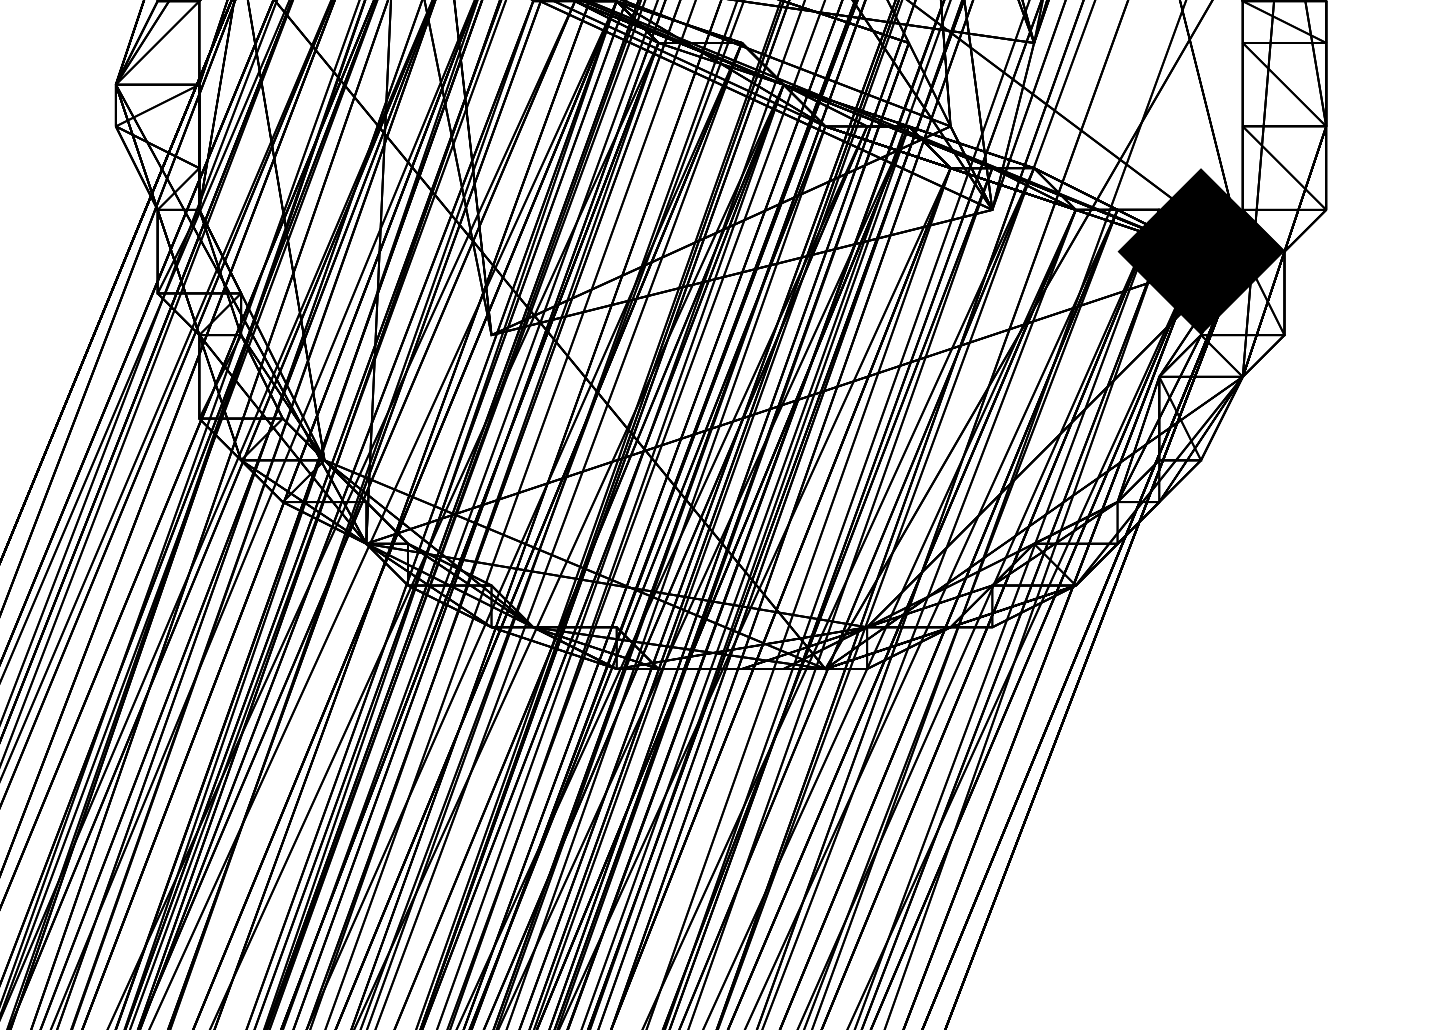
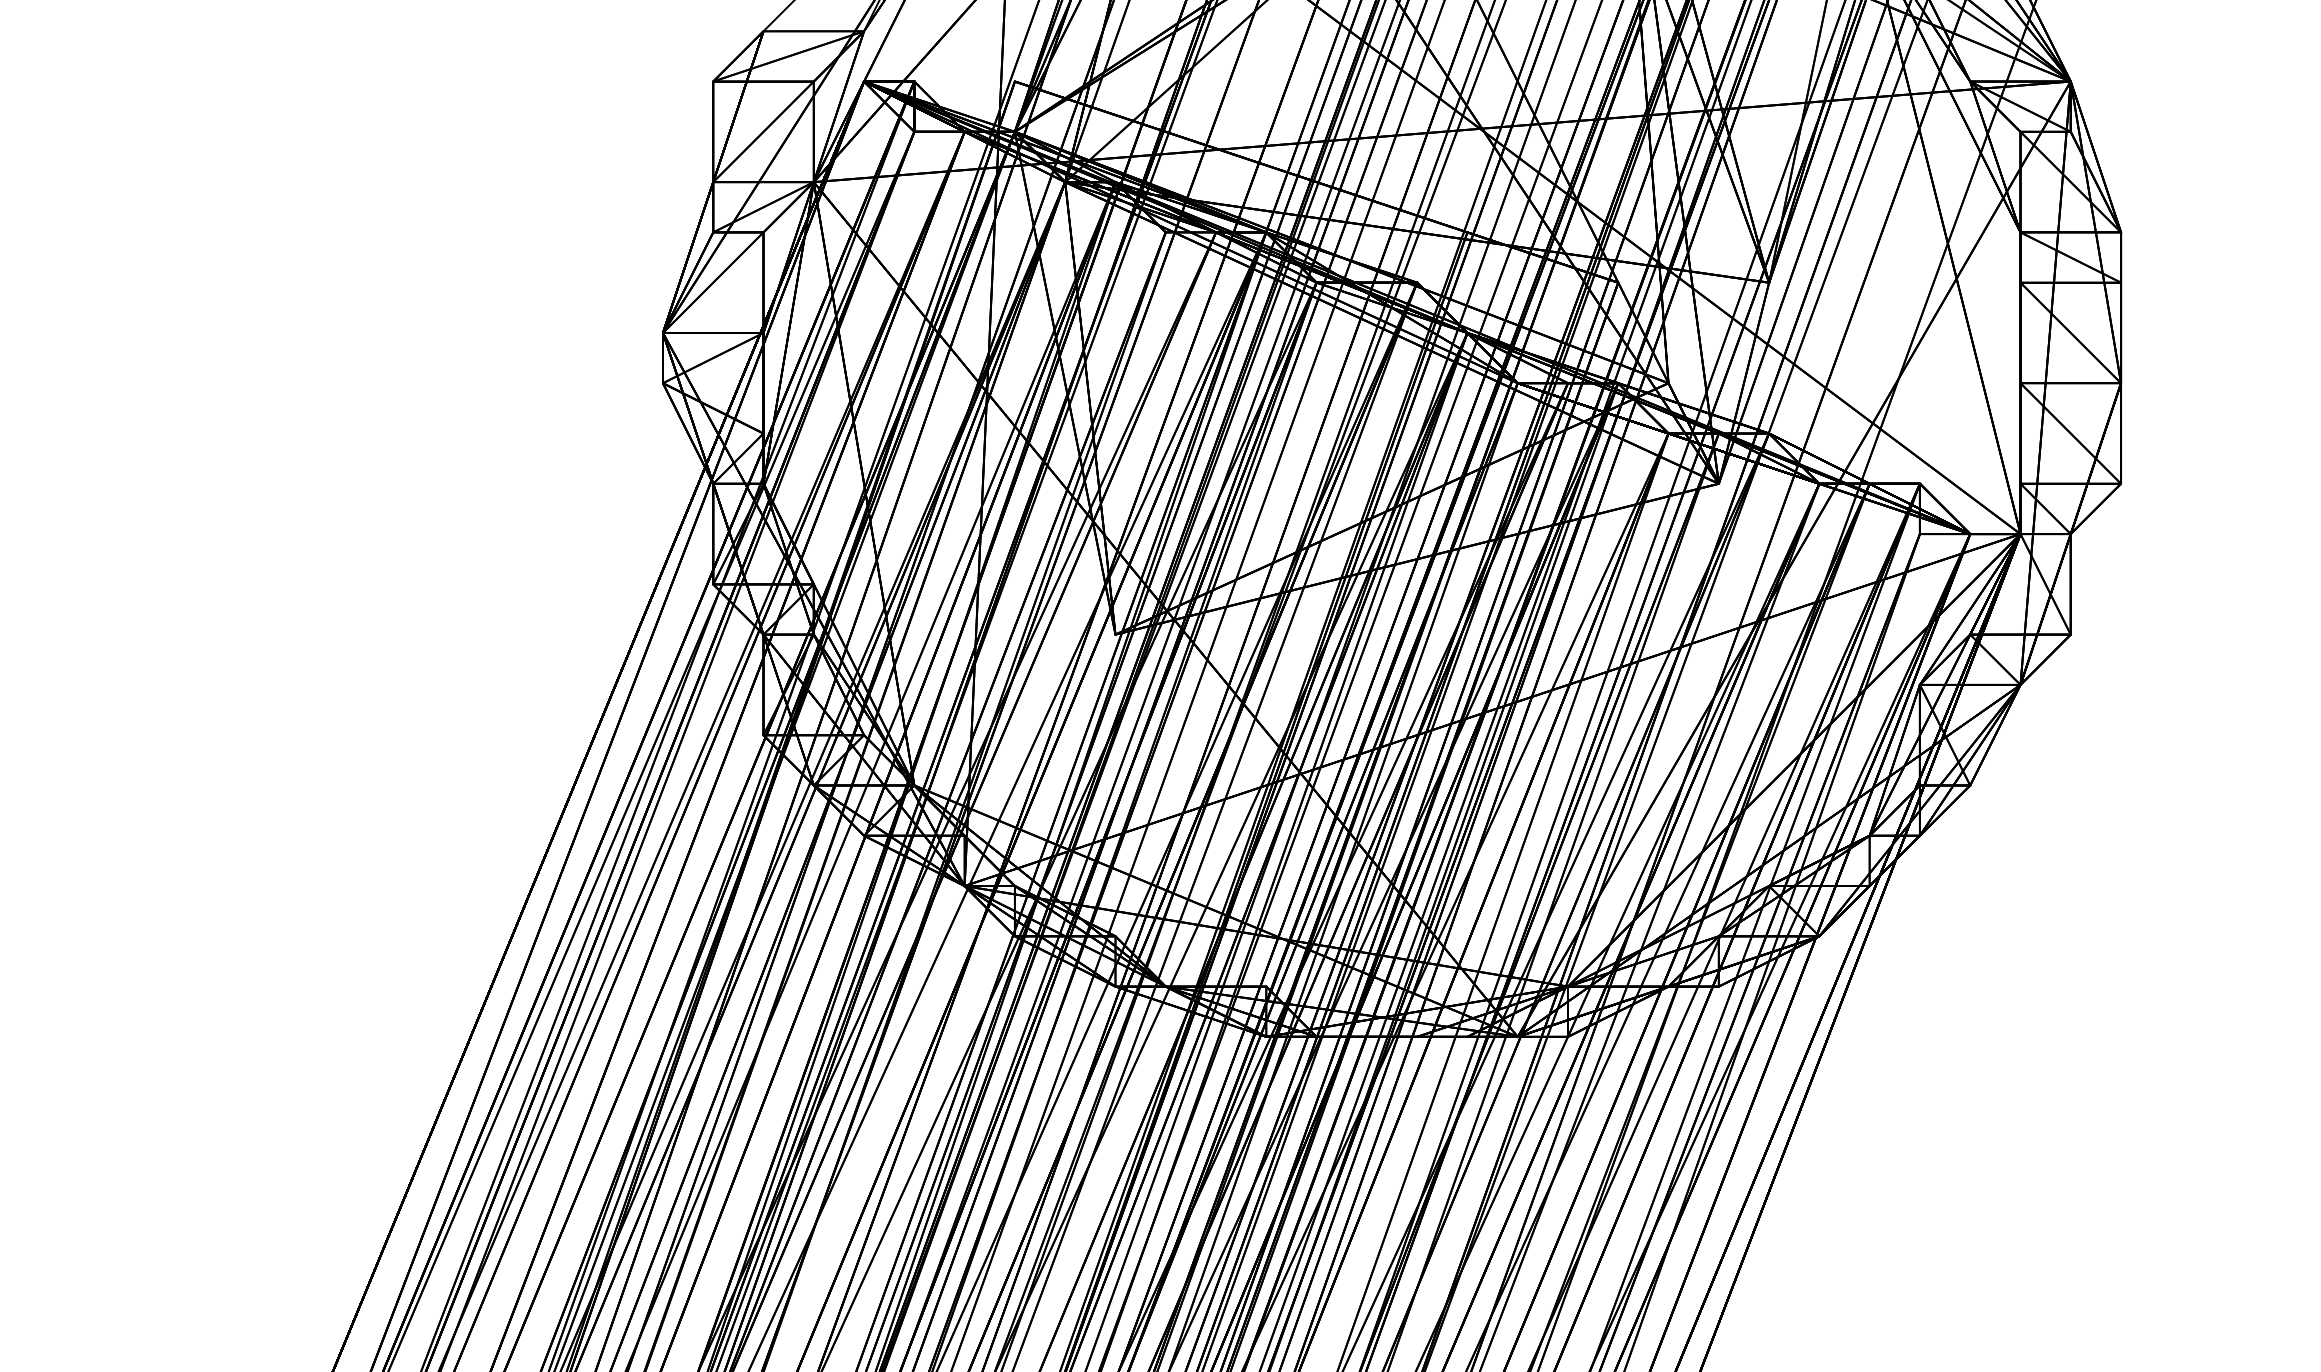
fill: (1200, 251) -> (1969, 533), removed

